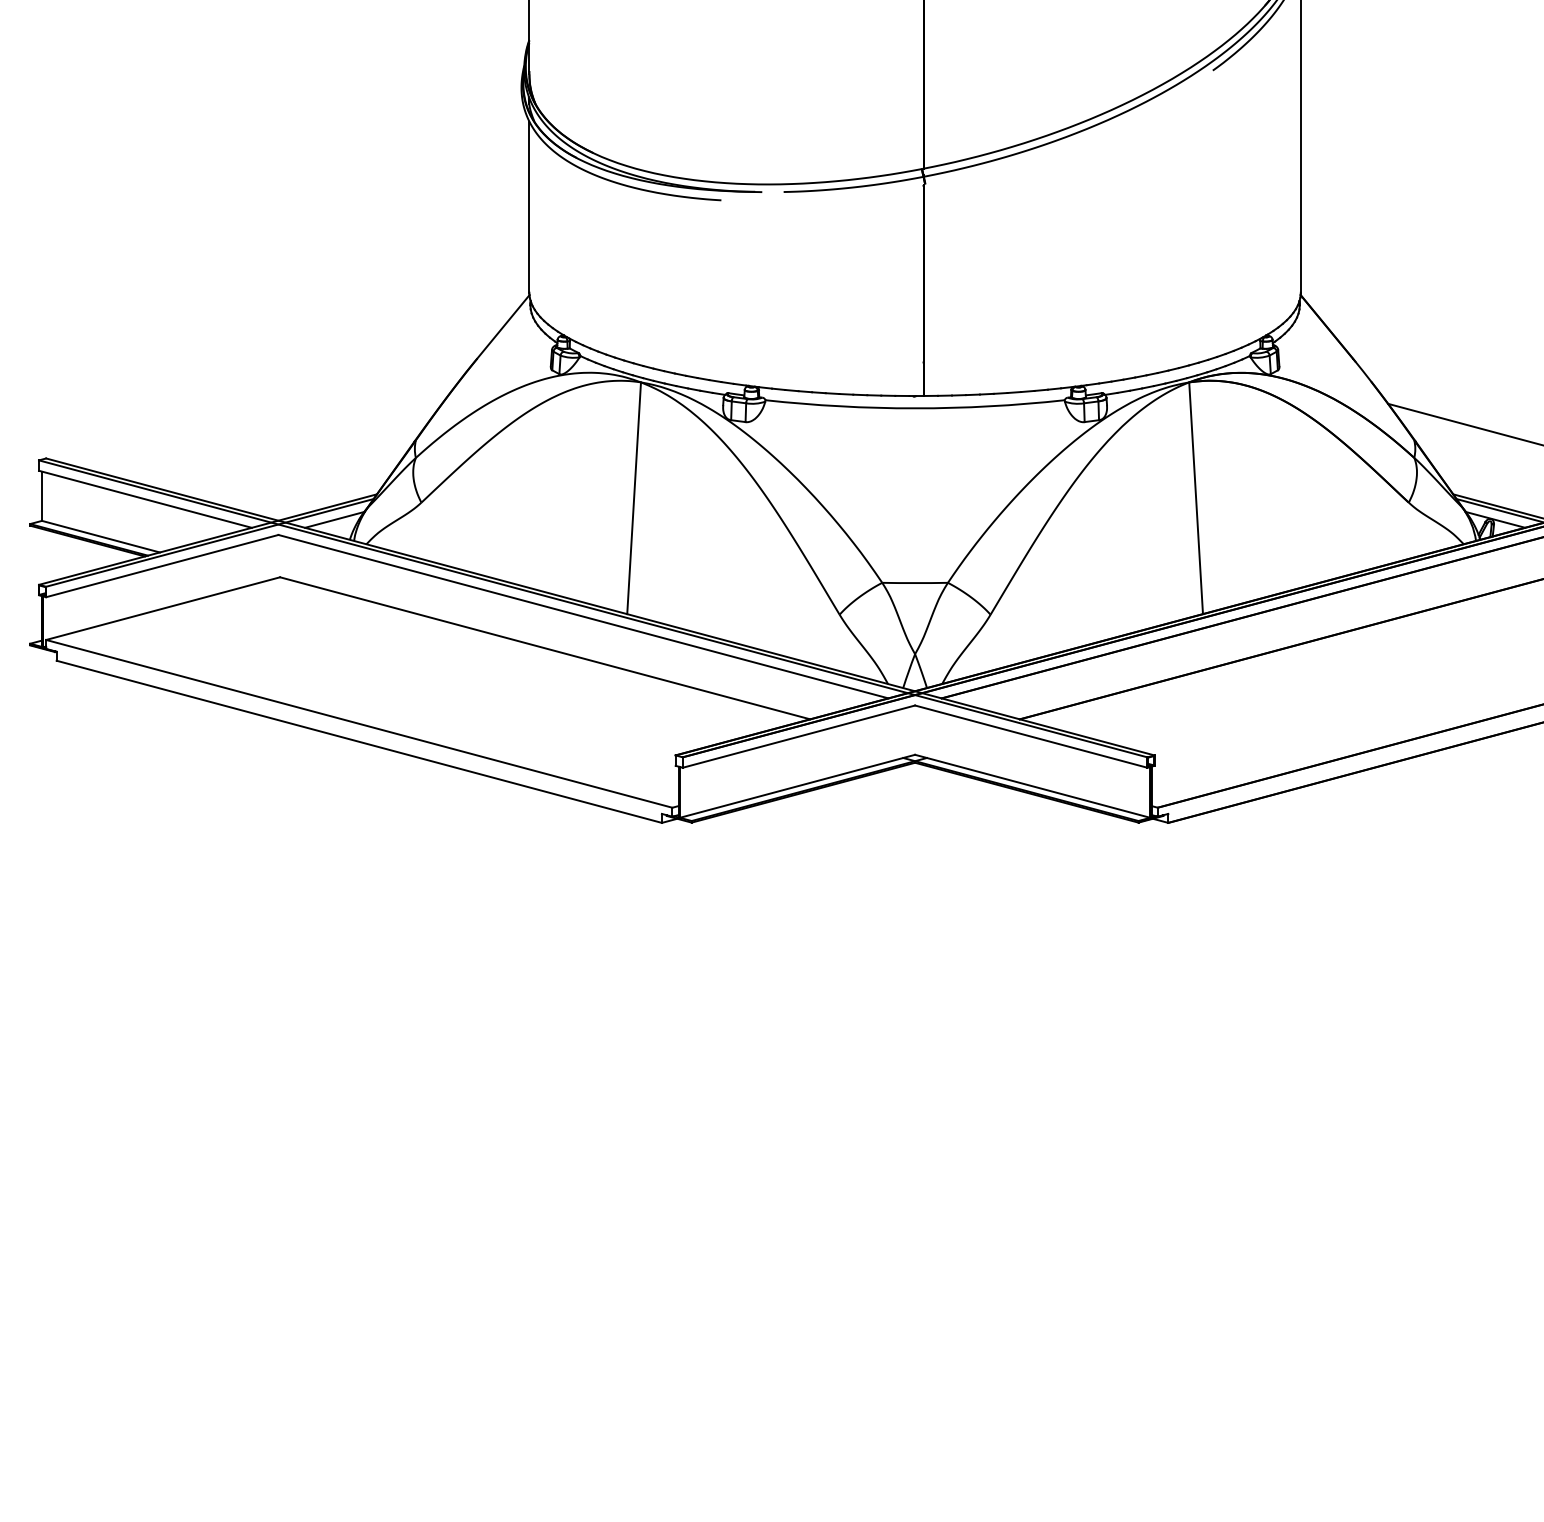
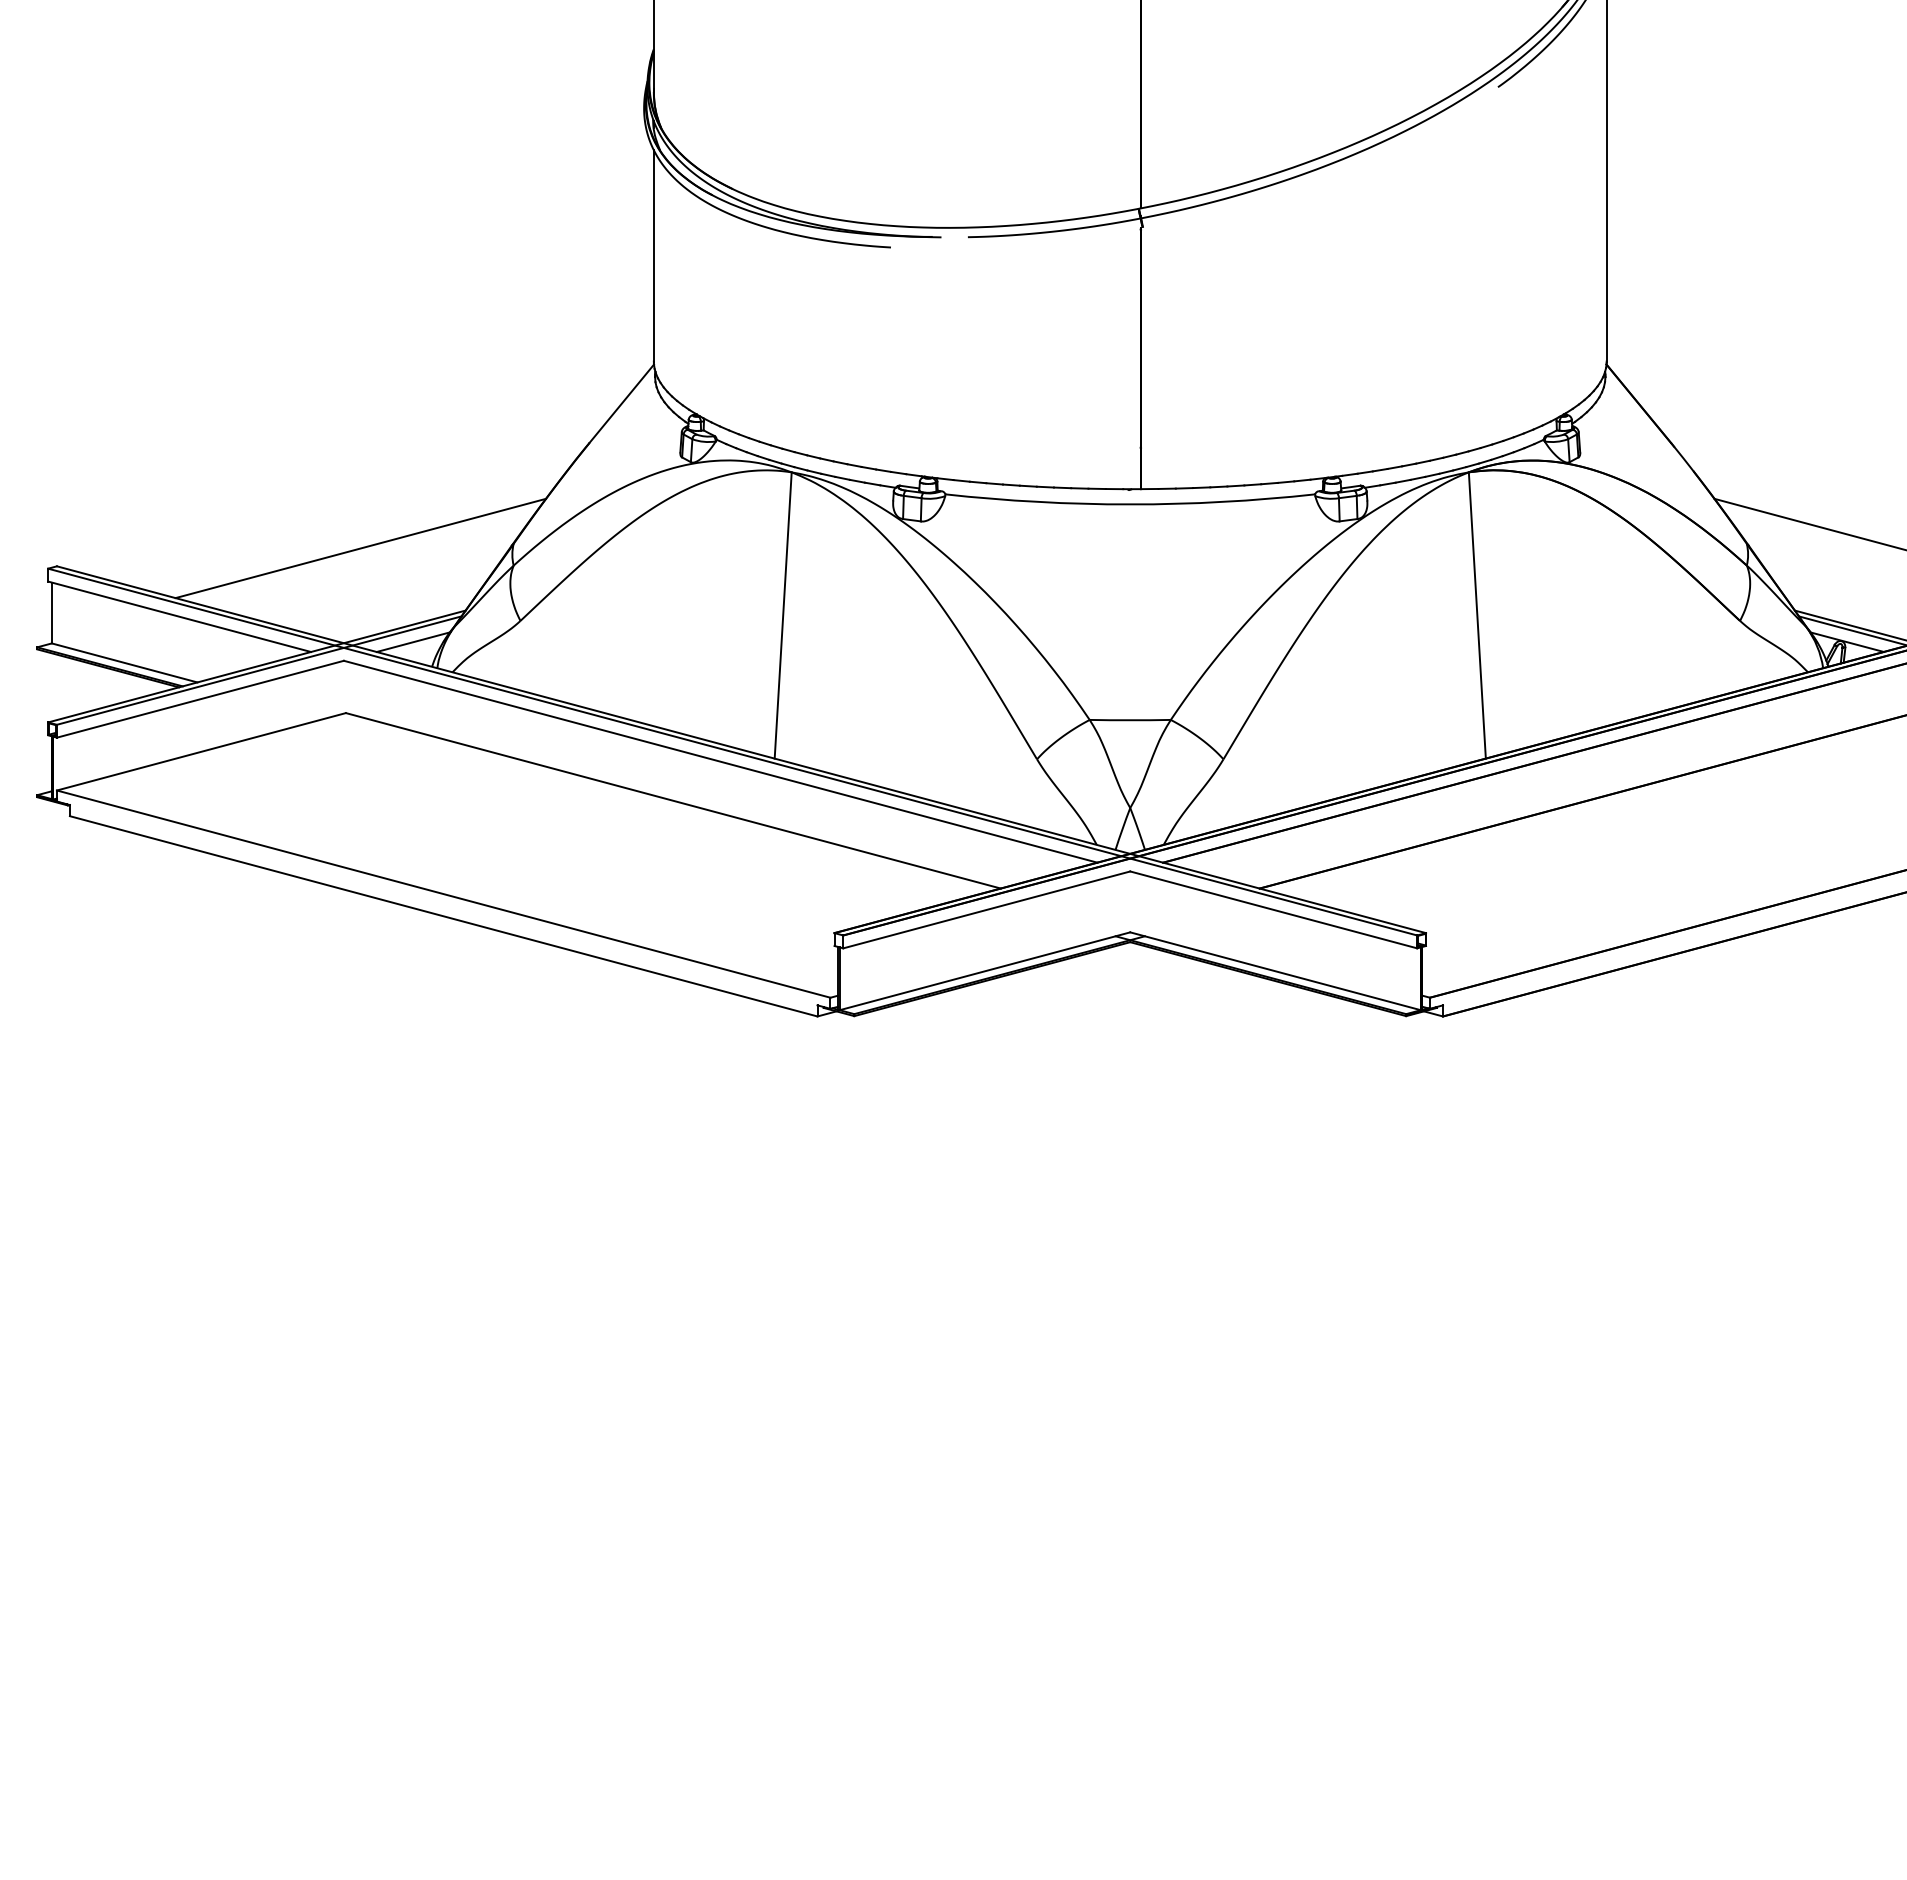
line: (291, 444) -> (360, 548), added

